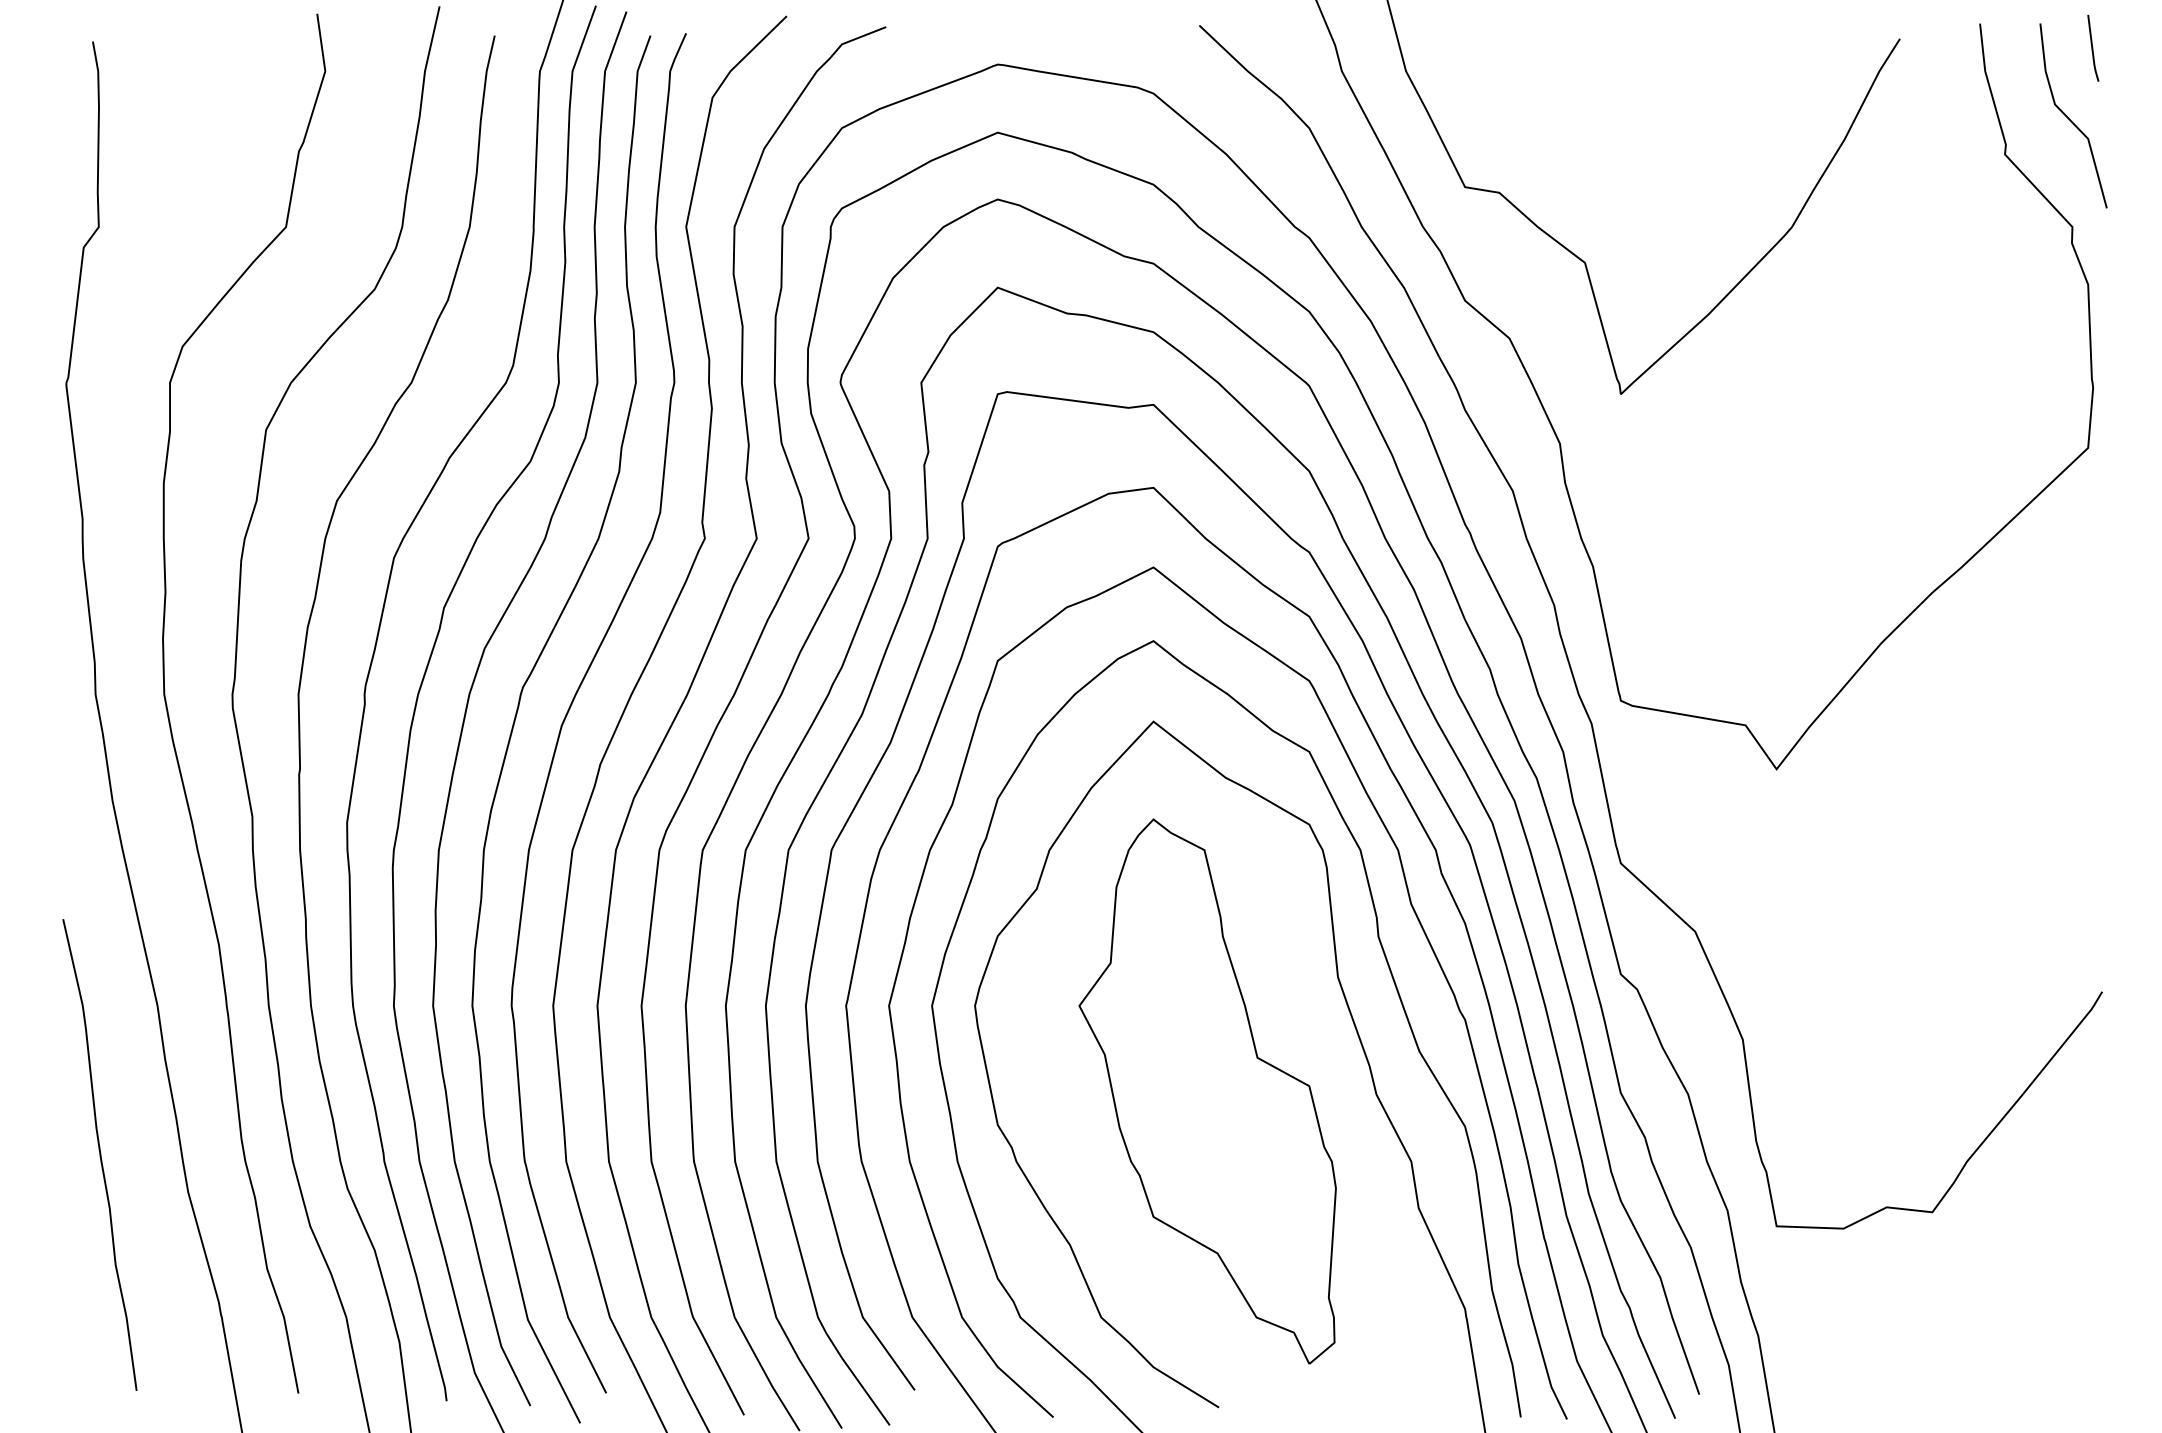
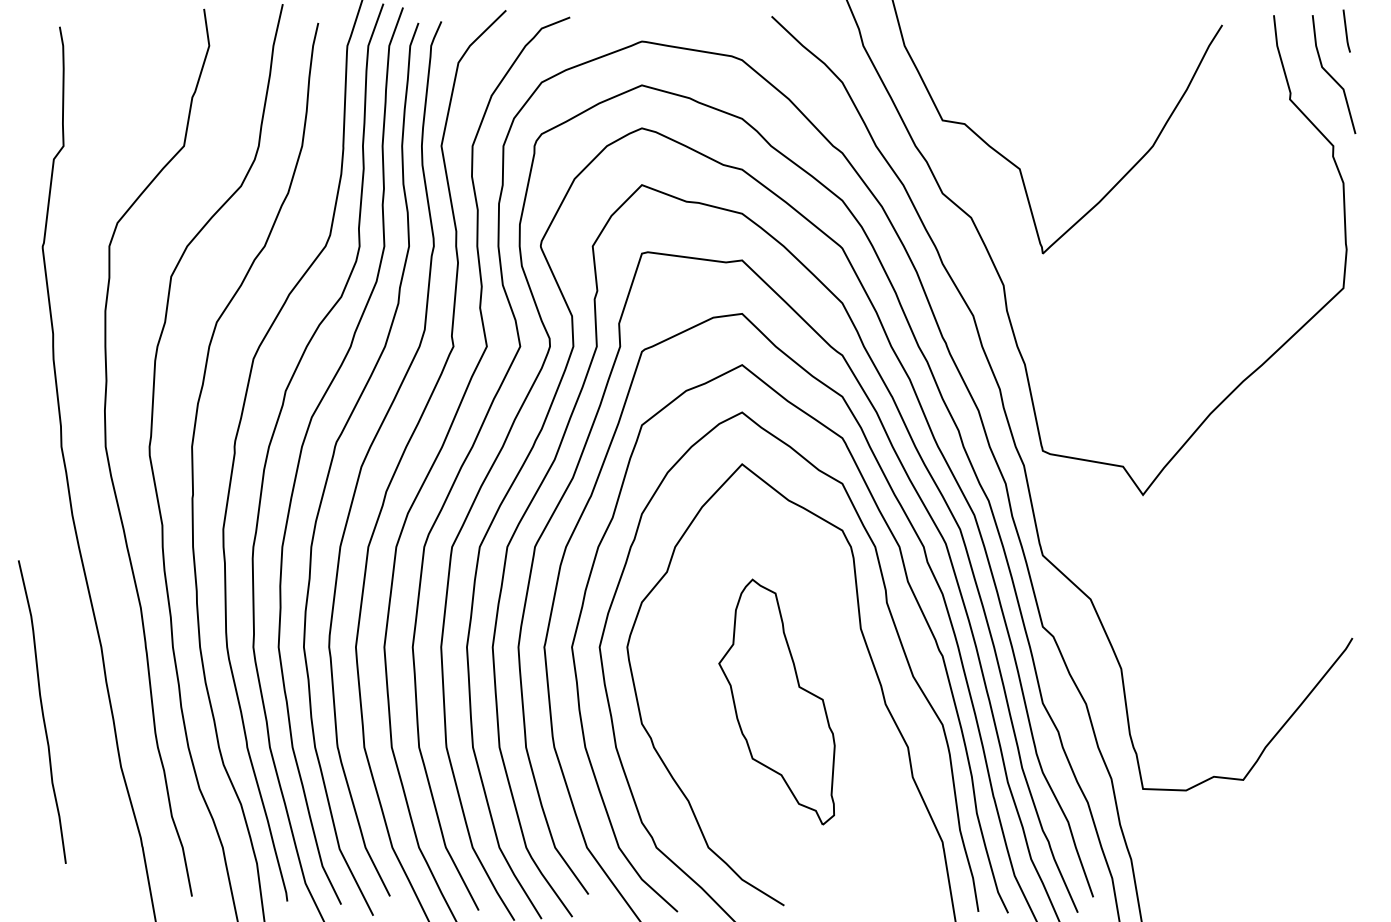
part: (1206, 1090) -> (776, 701), size x0.7
curve: (100, 1154) -> (42, 711), moved

